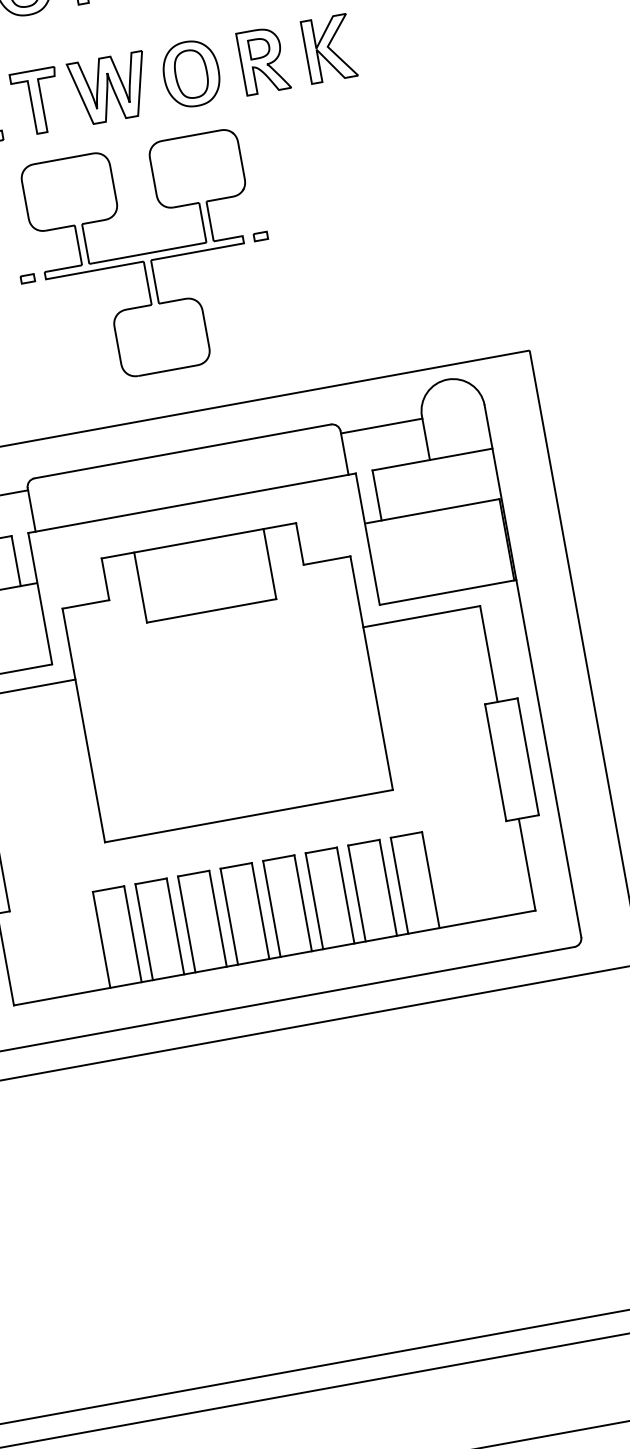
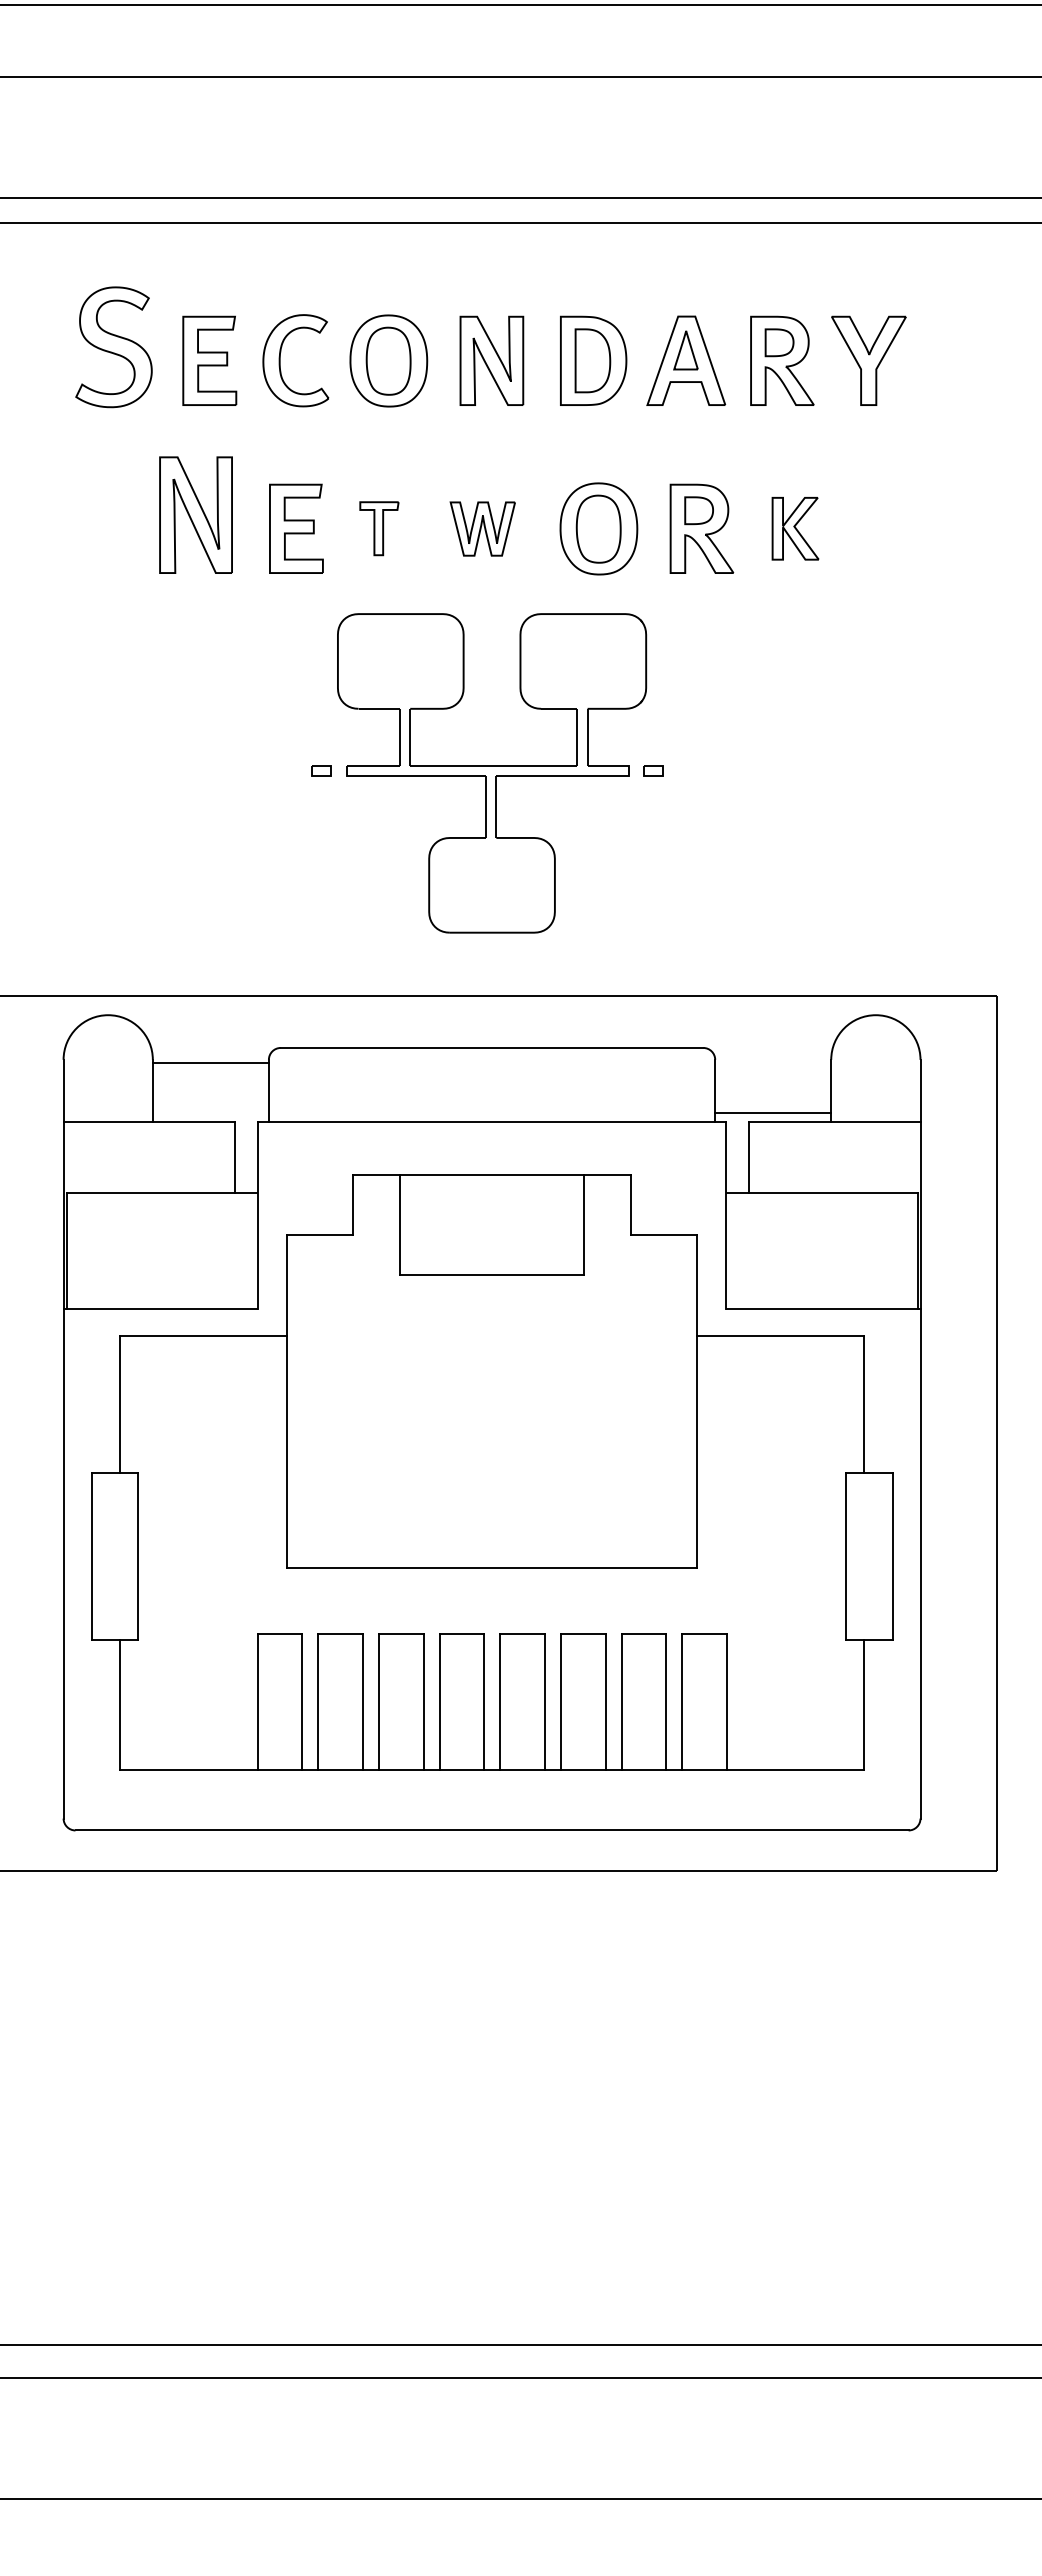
part: (329, 48) -> (795, 528), size x0.7
part: (109, 88) -> (482, 528), size x0.6
part: (37, 101) -> (379, 528), size x0.6
line: (381, 425) -> (773, 1112), moved

